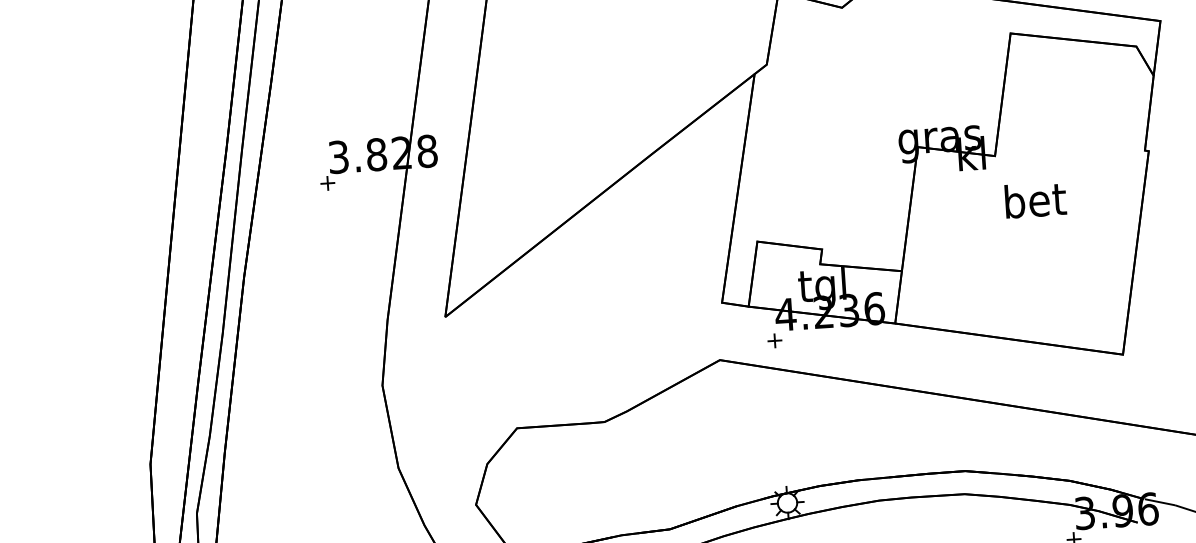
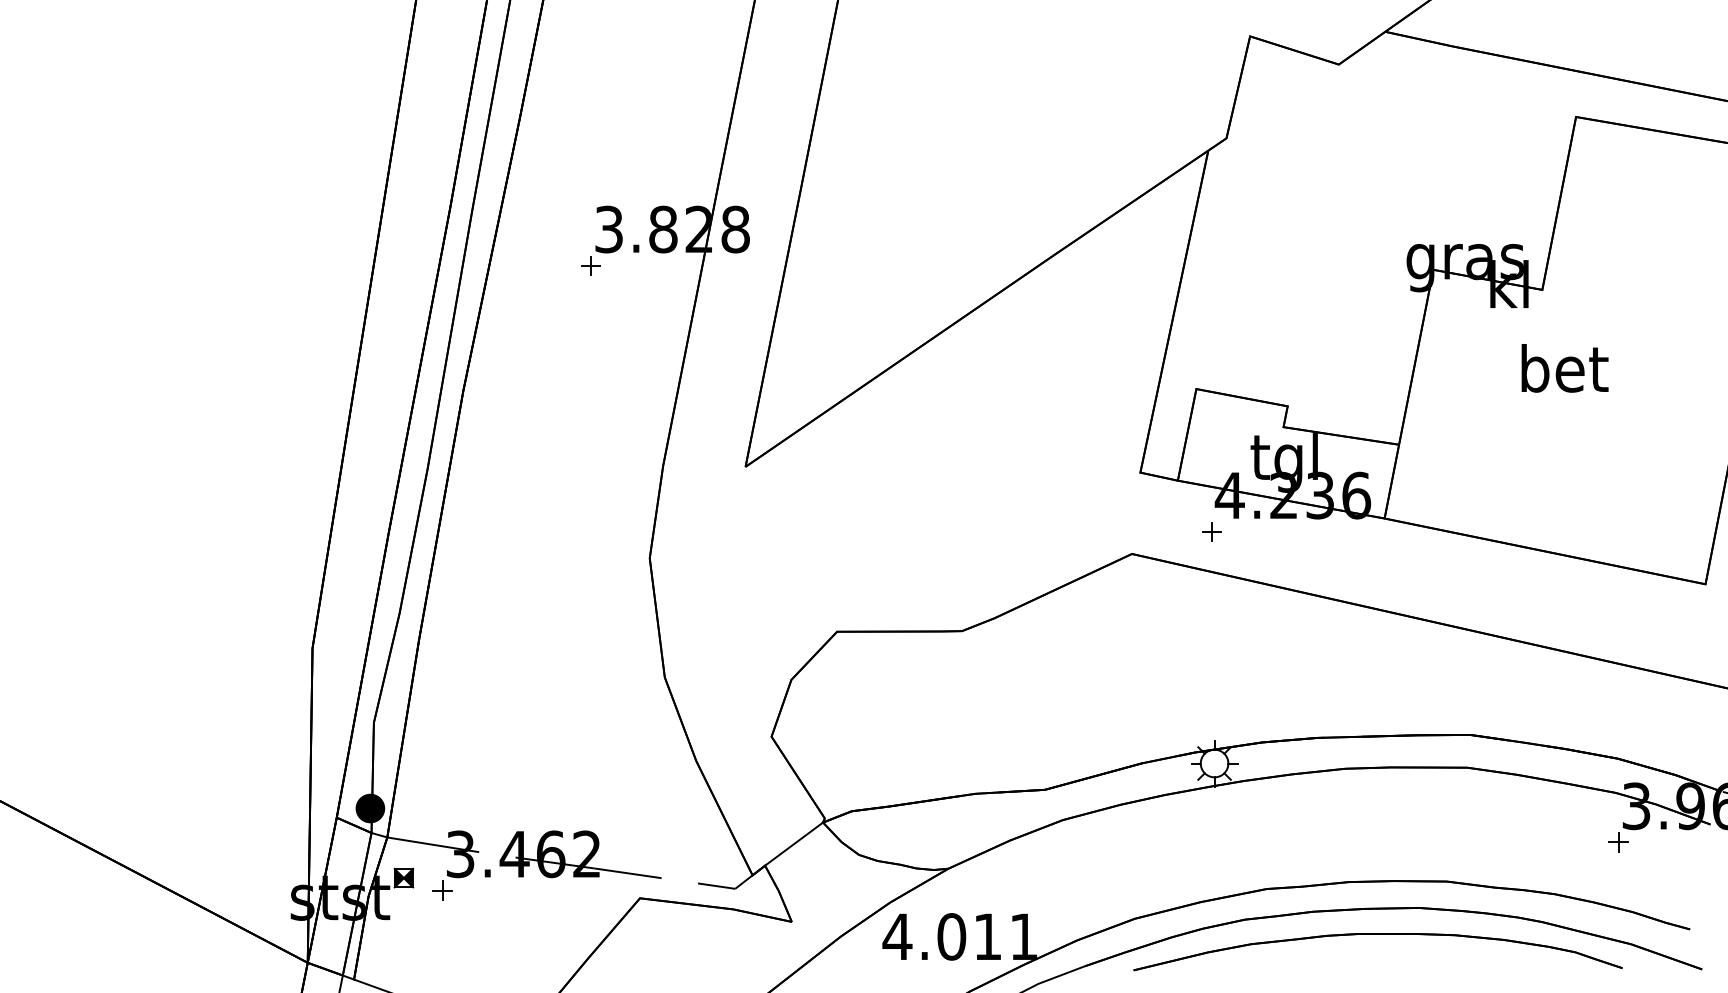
text: (1035, 200) -> (1564, 368), moved

